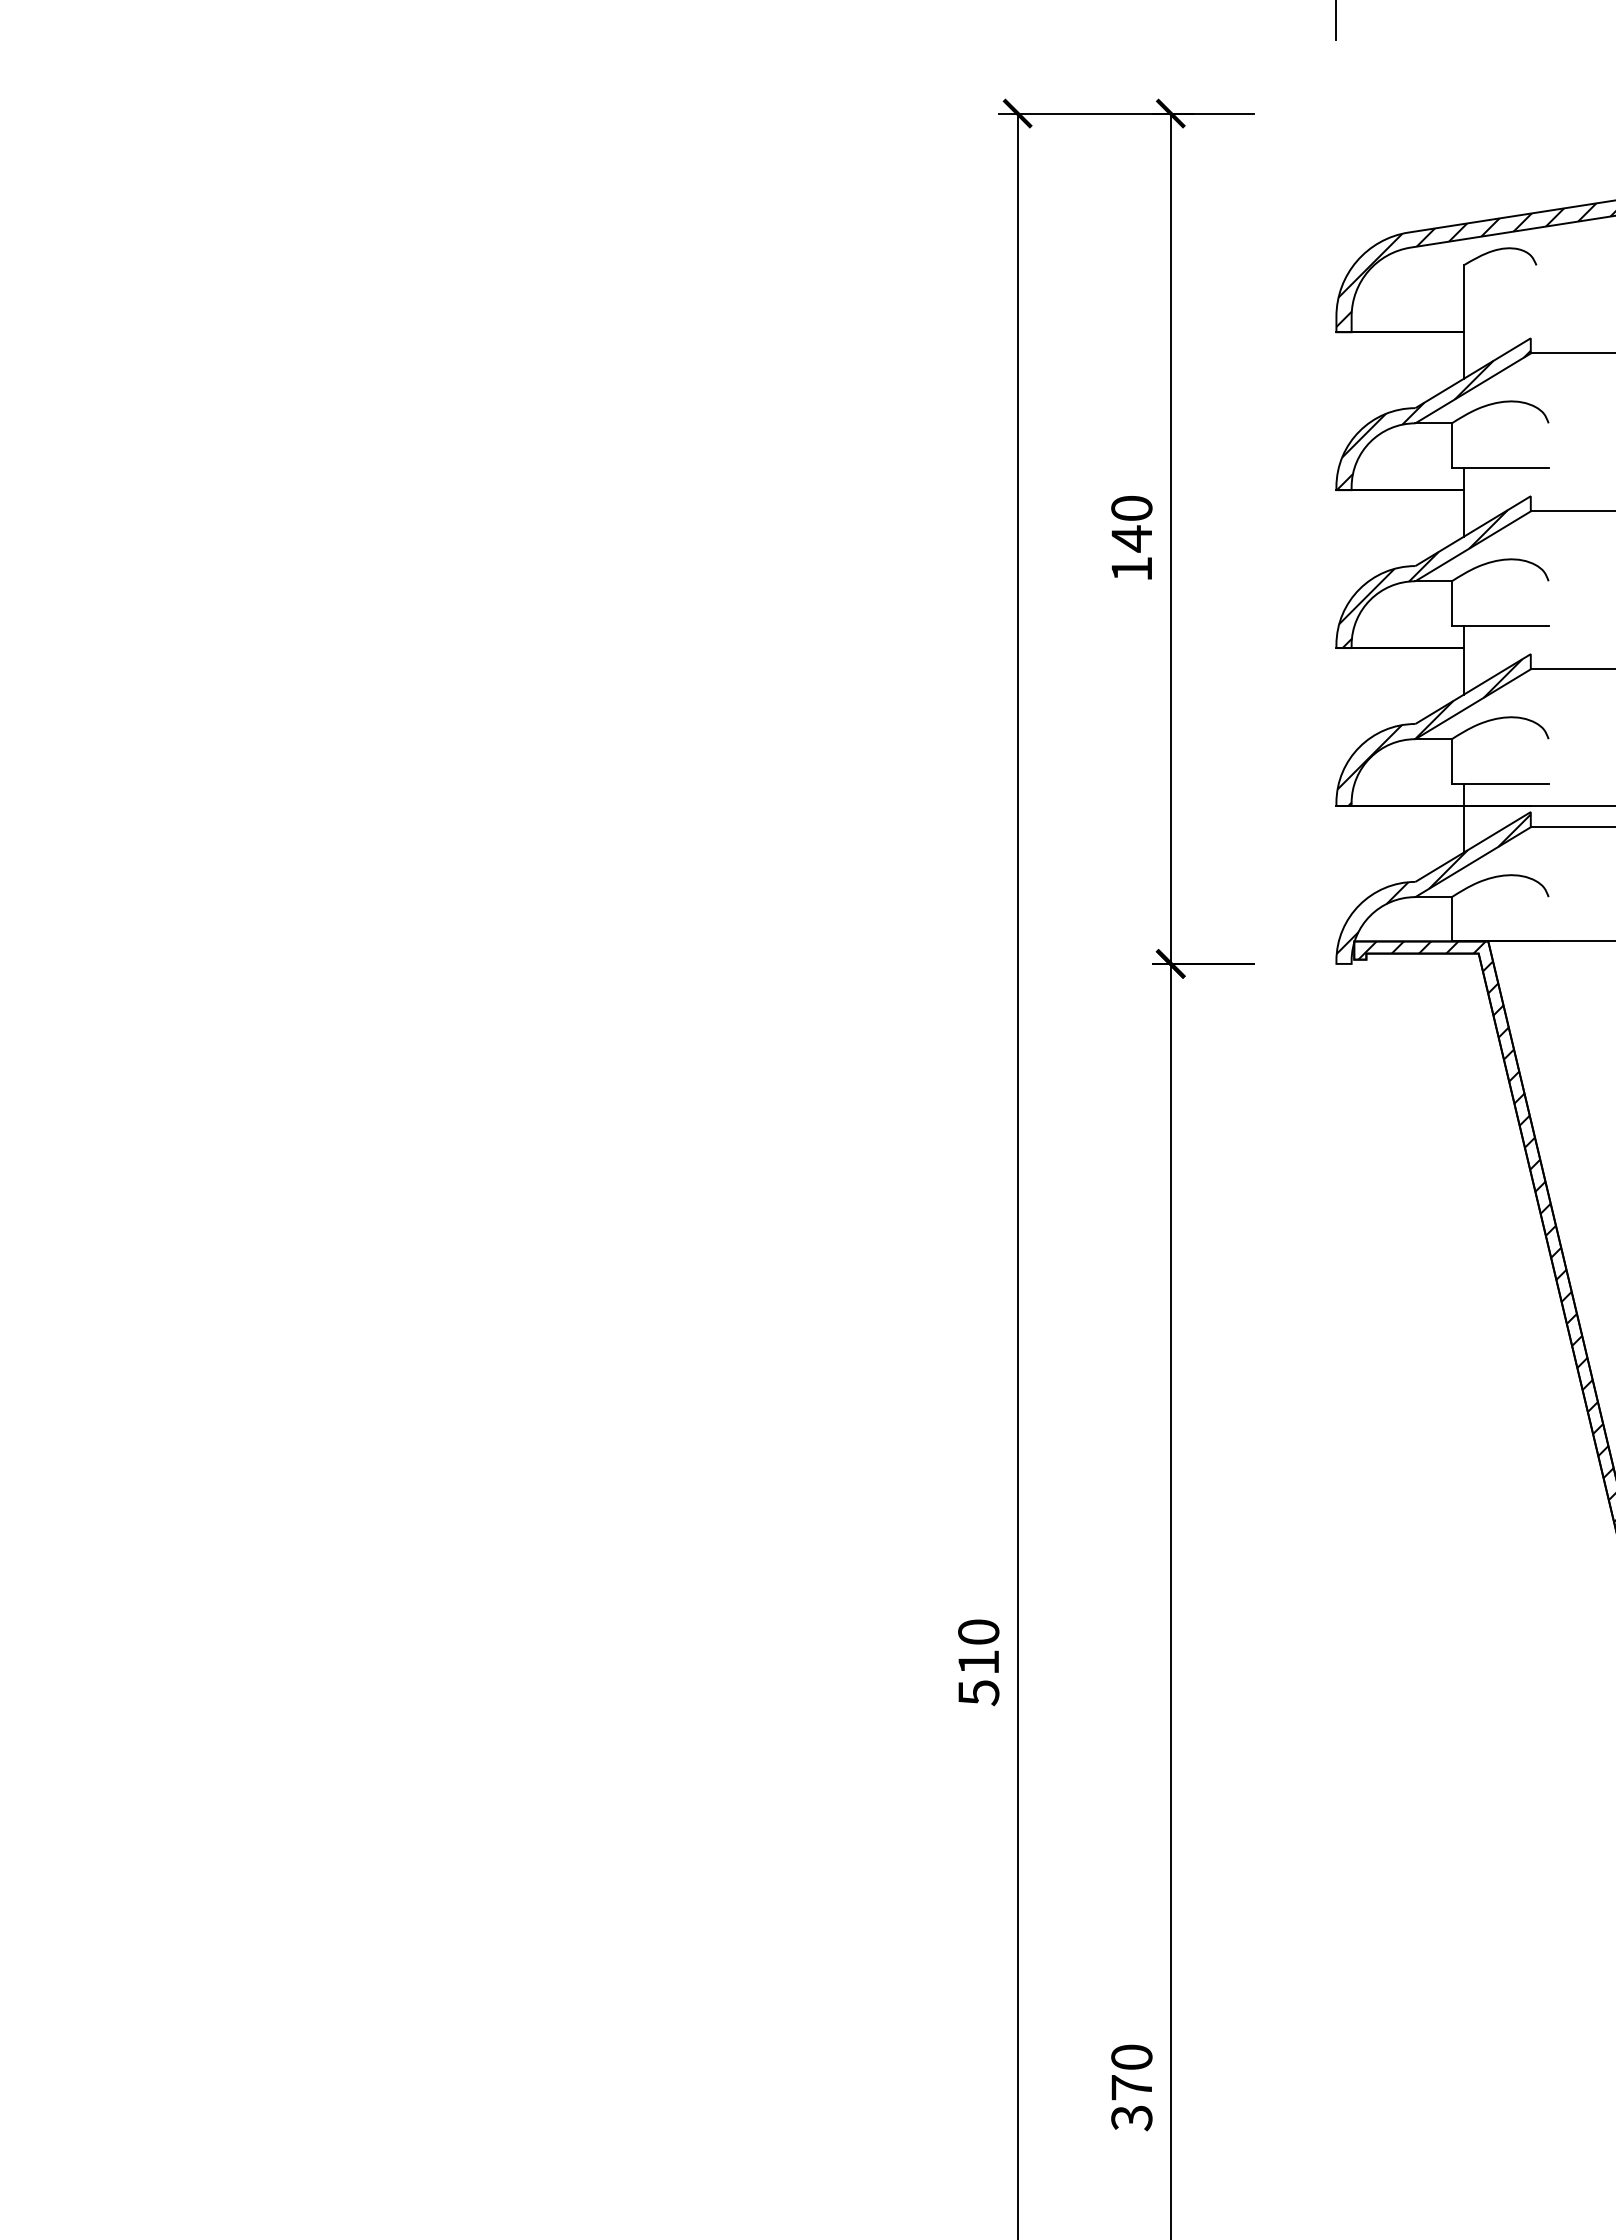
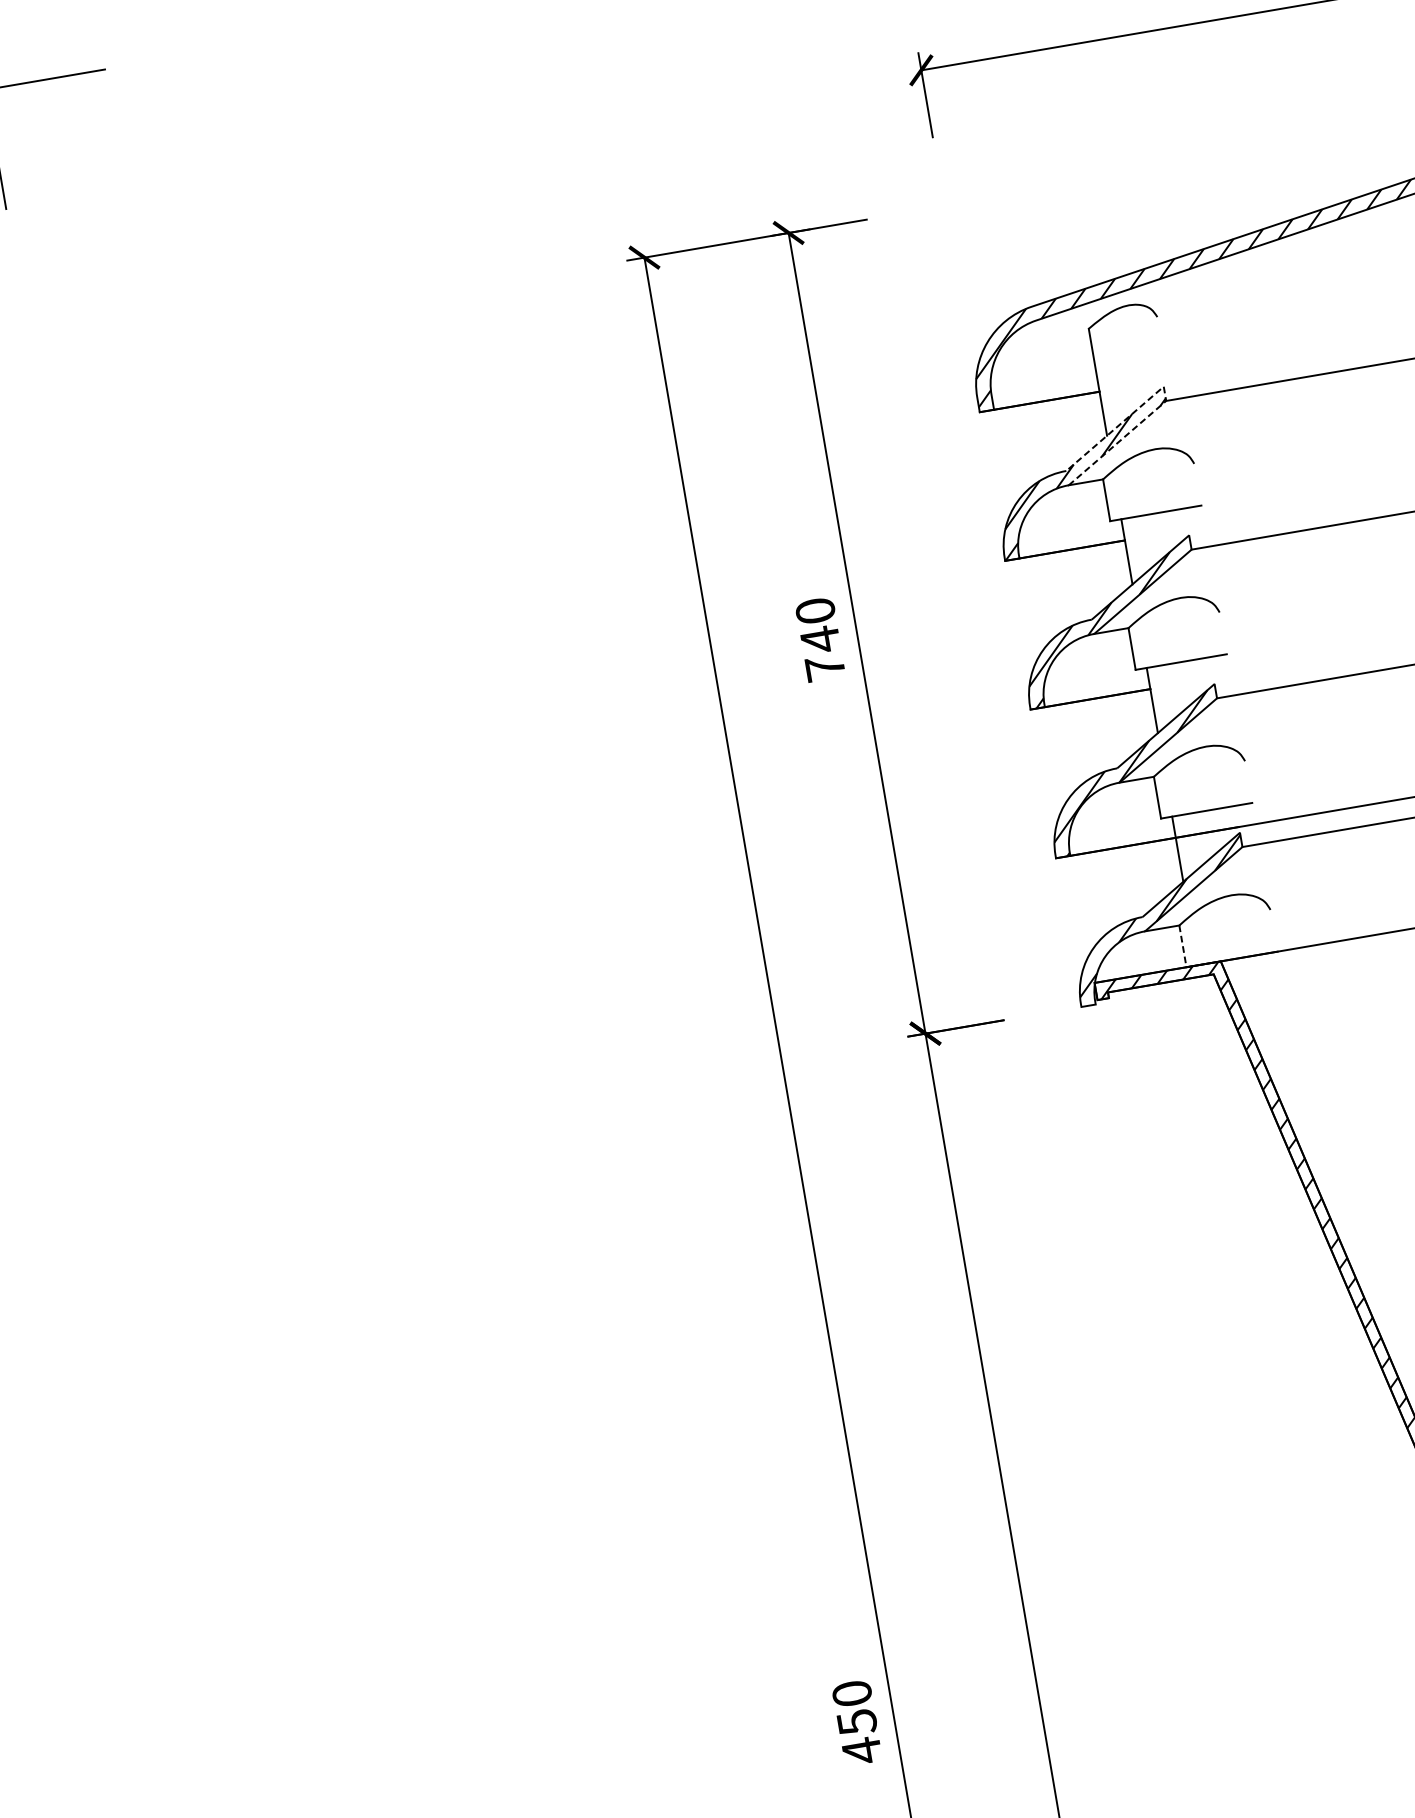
line: (1530, 345) -> (1164, 393), solid -> dashed
text: (1131, 568) -> (824, 667), 140 -> 740
line: (1451, 919) -> (1182, 946), solid -> dashed
text: (978, 1678) -> (859, 1737), 510 -> 450

